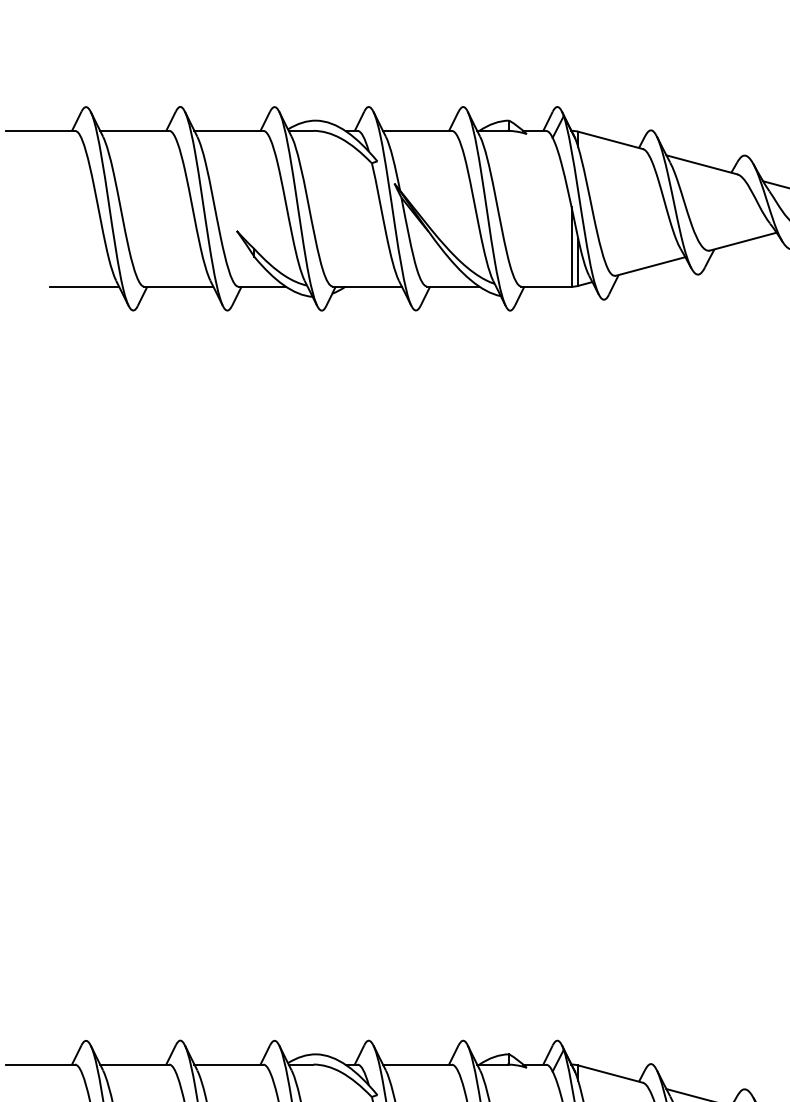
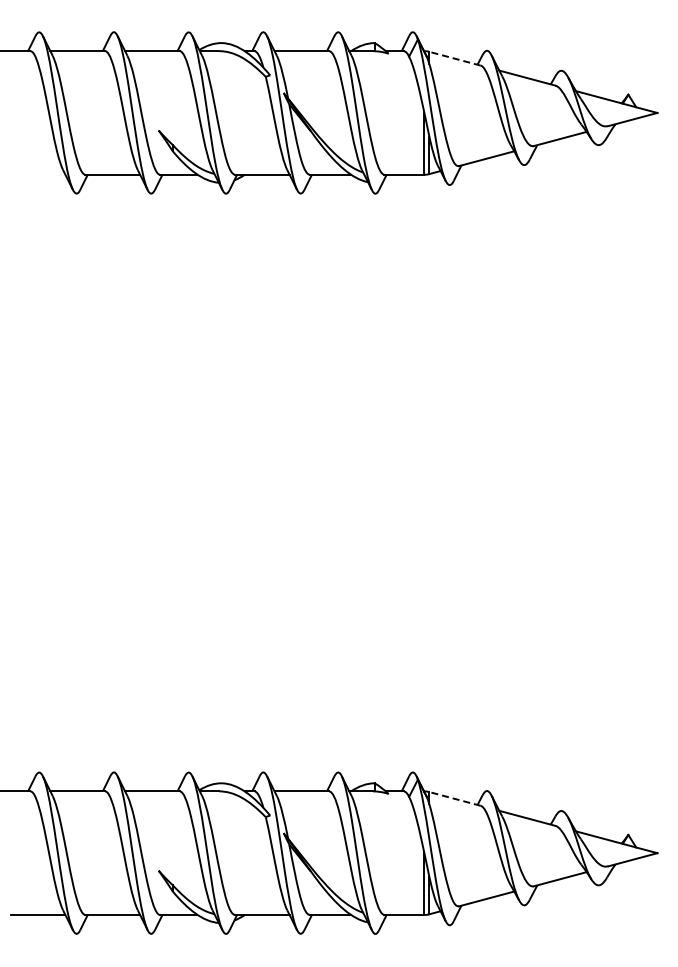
line: (611, 140) -> (455, 58), solid -> dashed
line: (83, 286) -> (37, 174), removed
line: (611, 1073) -> (455, 798), solid -> dashed

